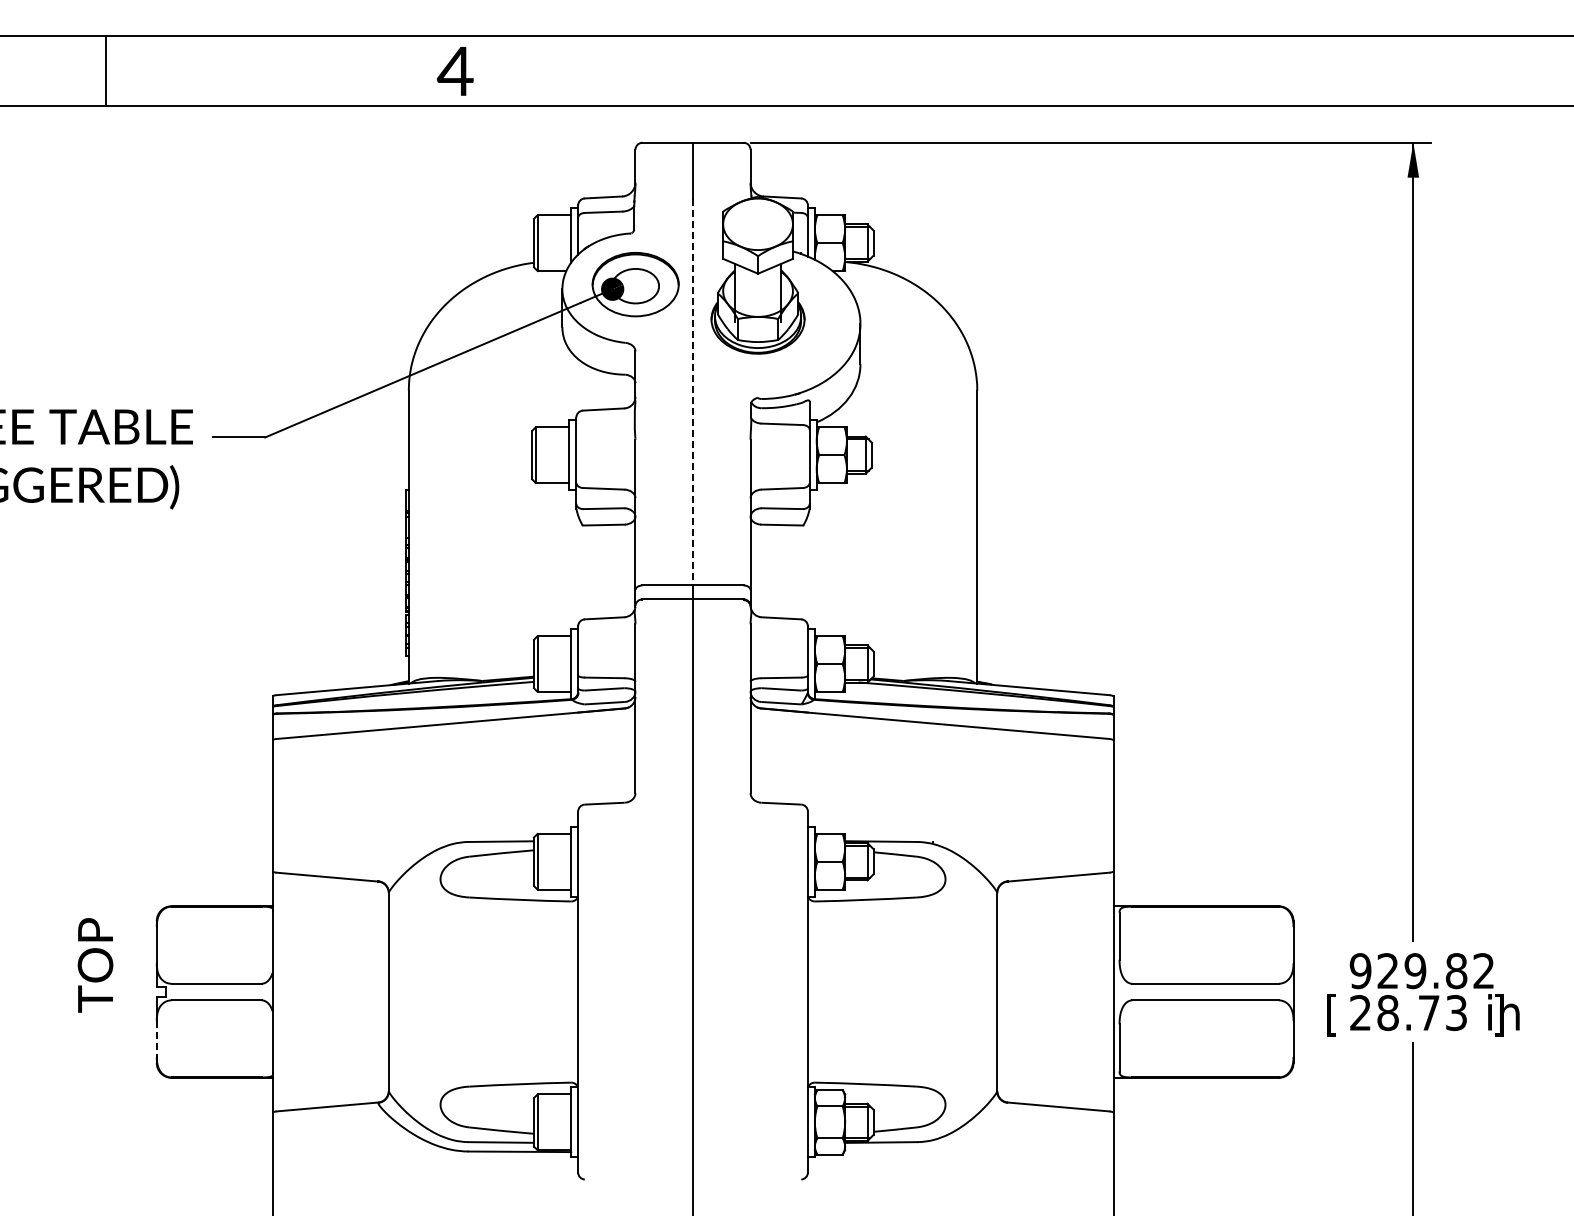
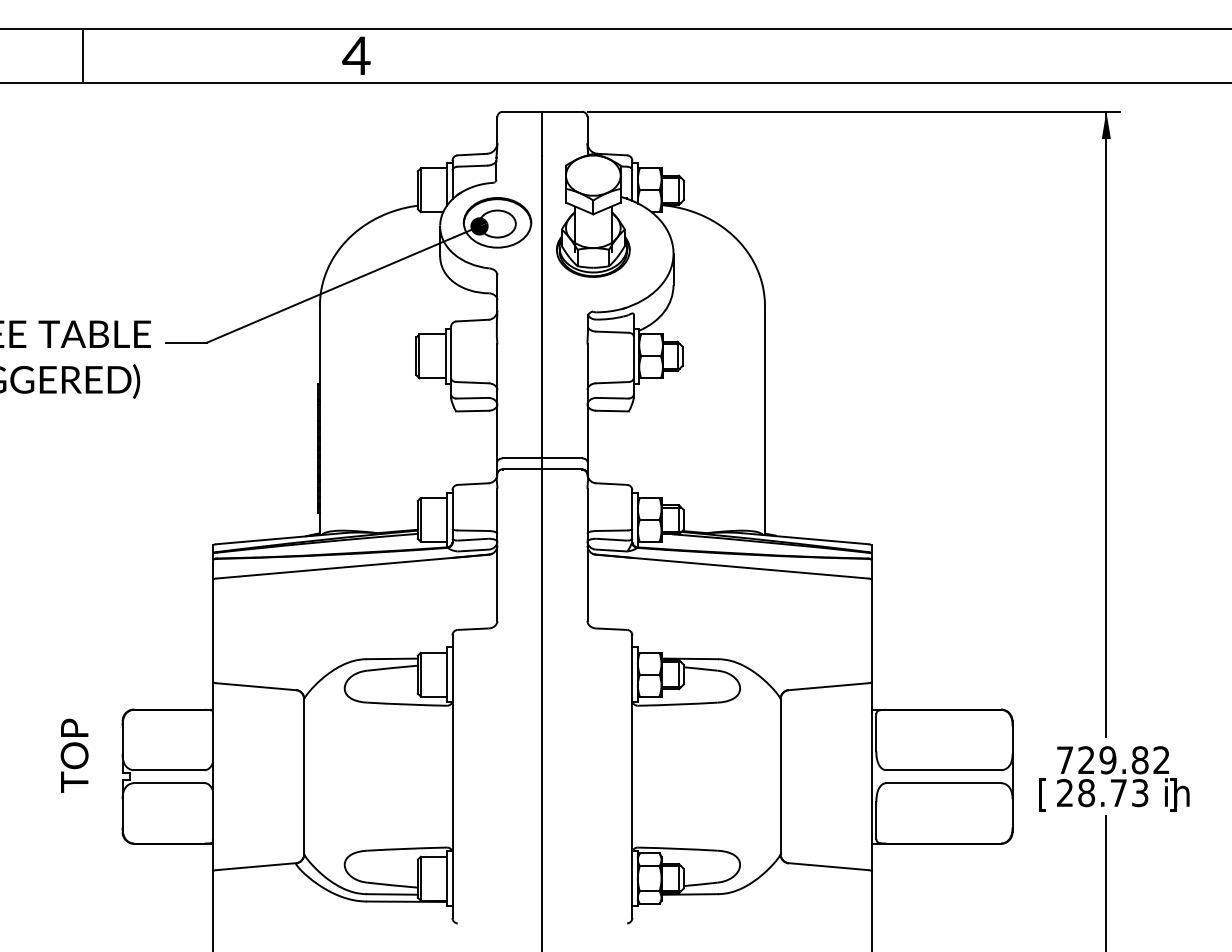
line: (693, 392) -> (542, 307), dashed -> solid
text: (1360, 971) -> (1064, 760), 929.82 -> 729.82
line: (156, 1039) -> (122, 813), dashed -> solid

